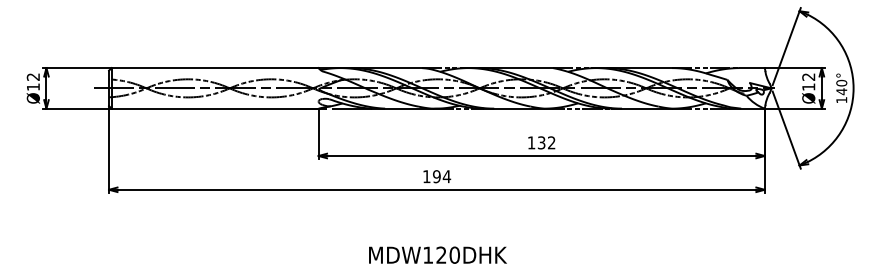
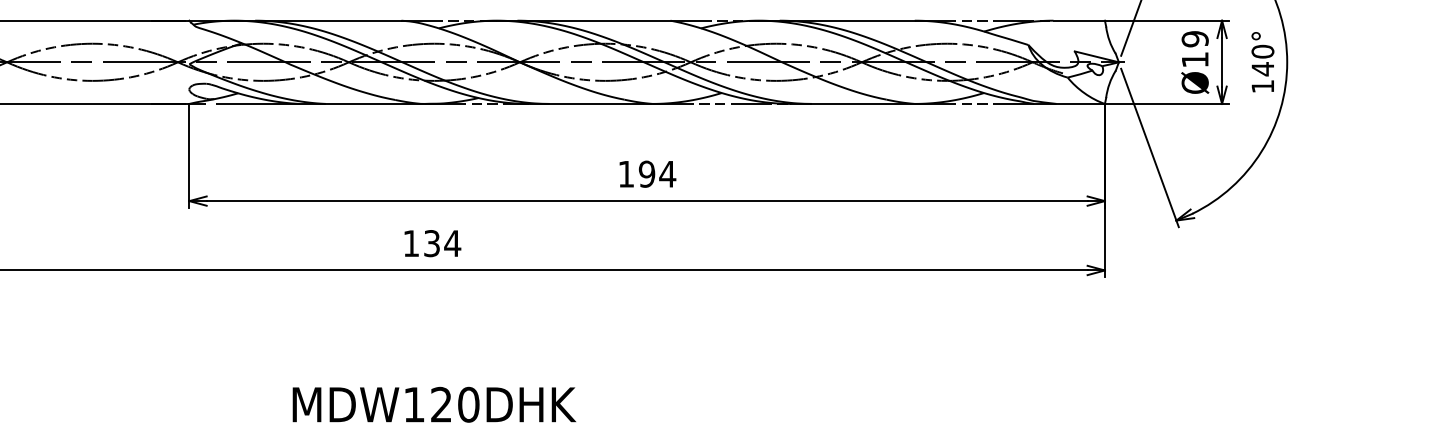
text: (808, 77) -> (1194, 40), Ø12 -> Ø19
text: (546, 142) -> (656, 173), 132 -> 194
text: (436, 176) -> (431, 243), 194 -> 134

